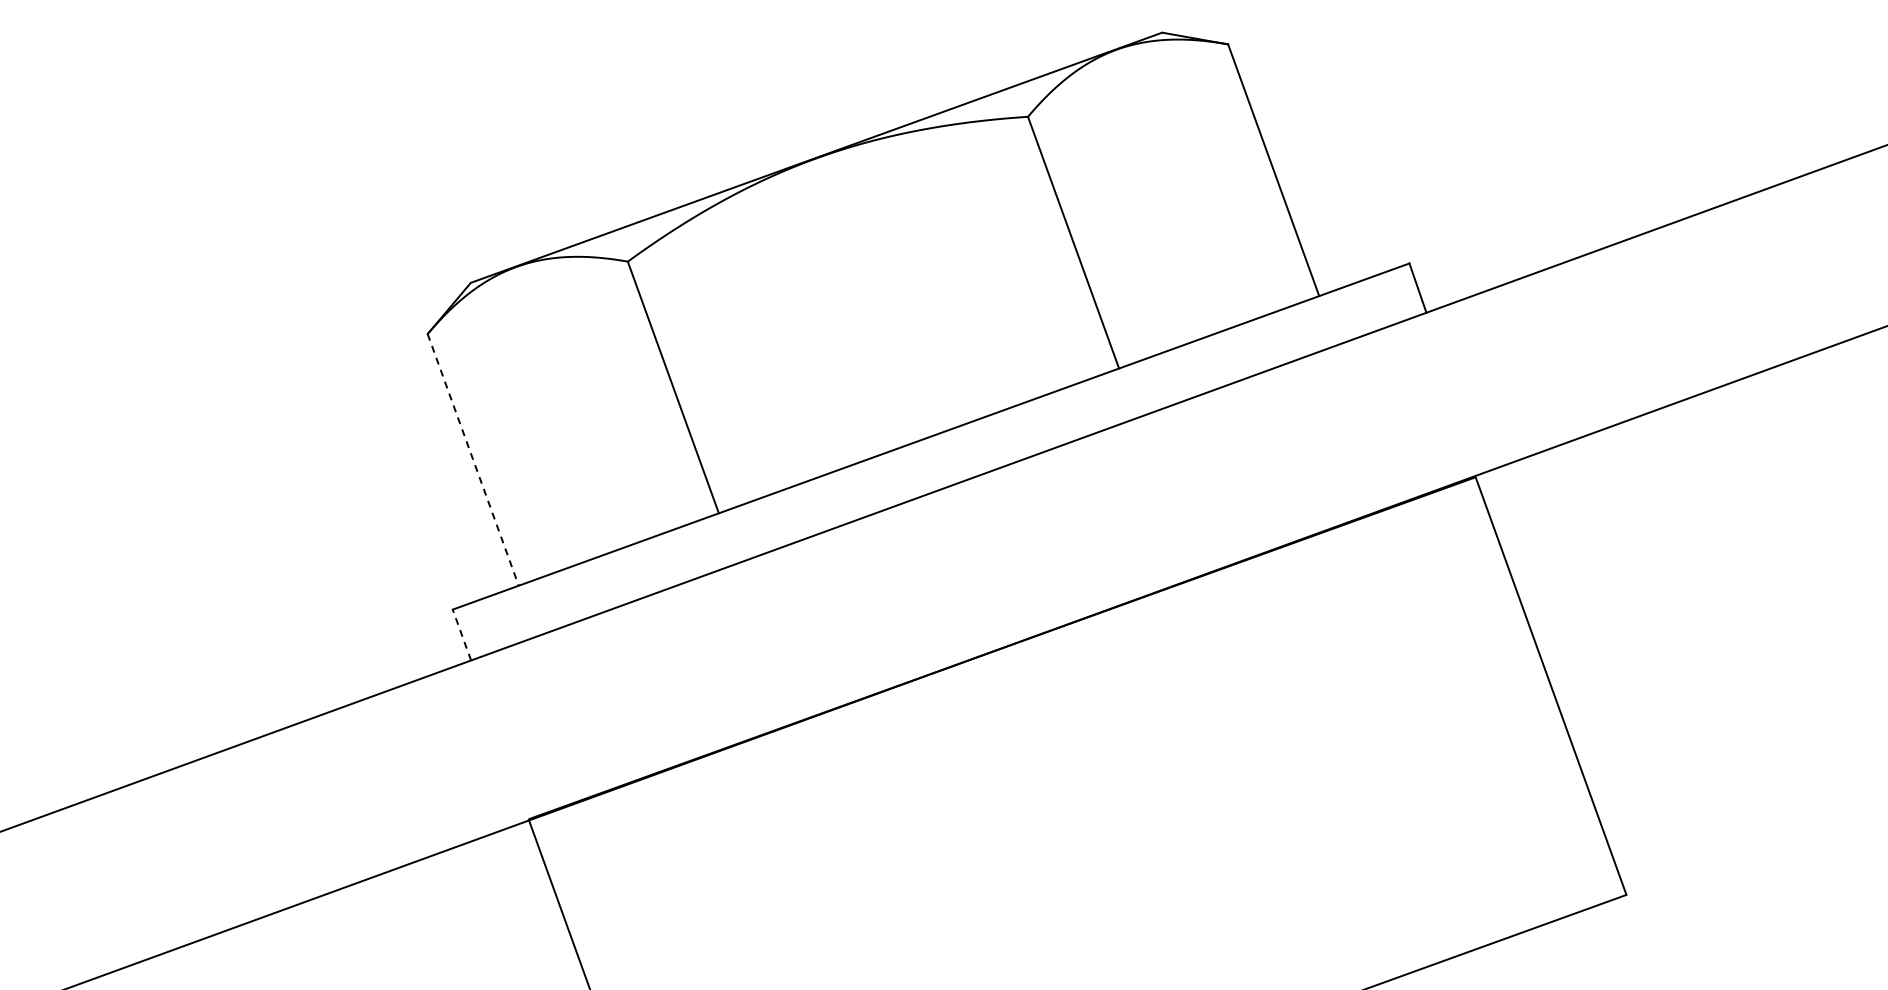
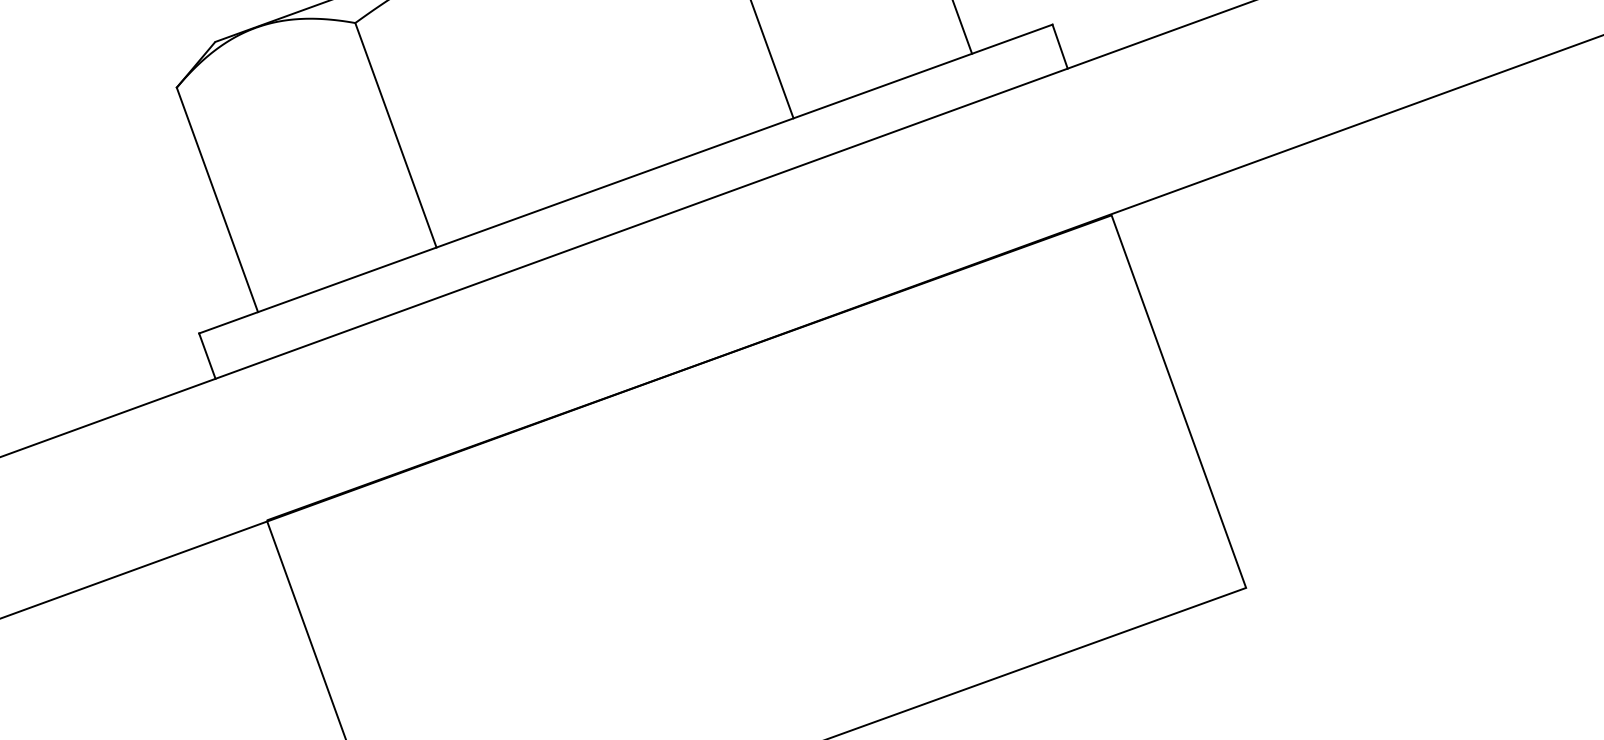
line: (473, 459) -> (217, 199), dashed -> solid
line: (461, 634) -> (206, 355), dashed -> solid

